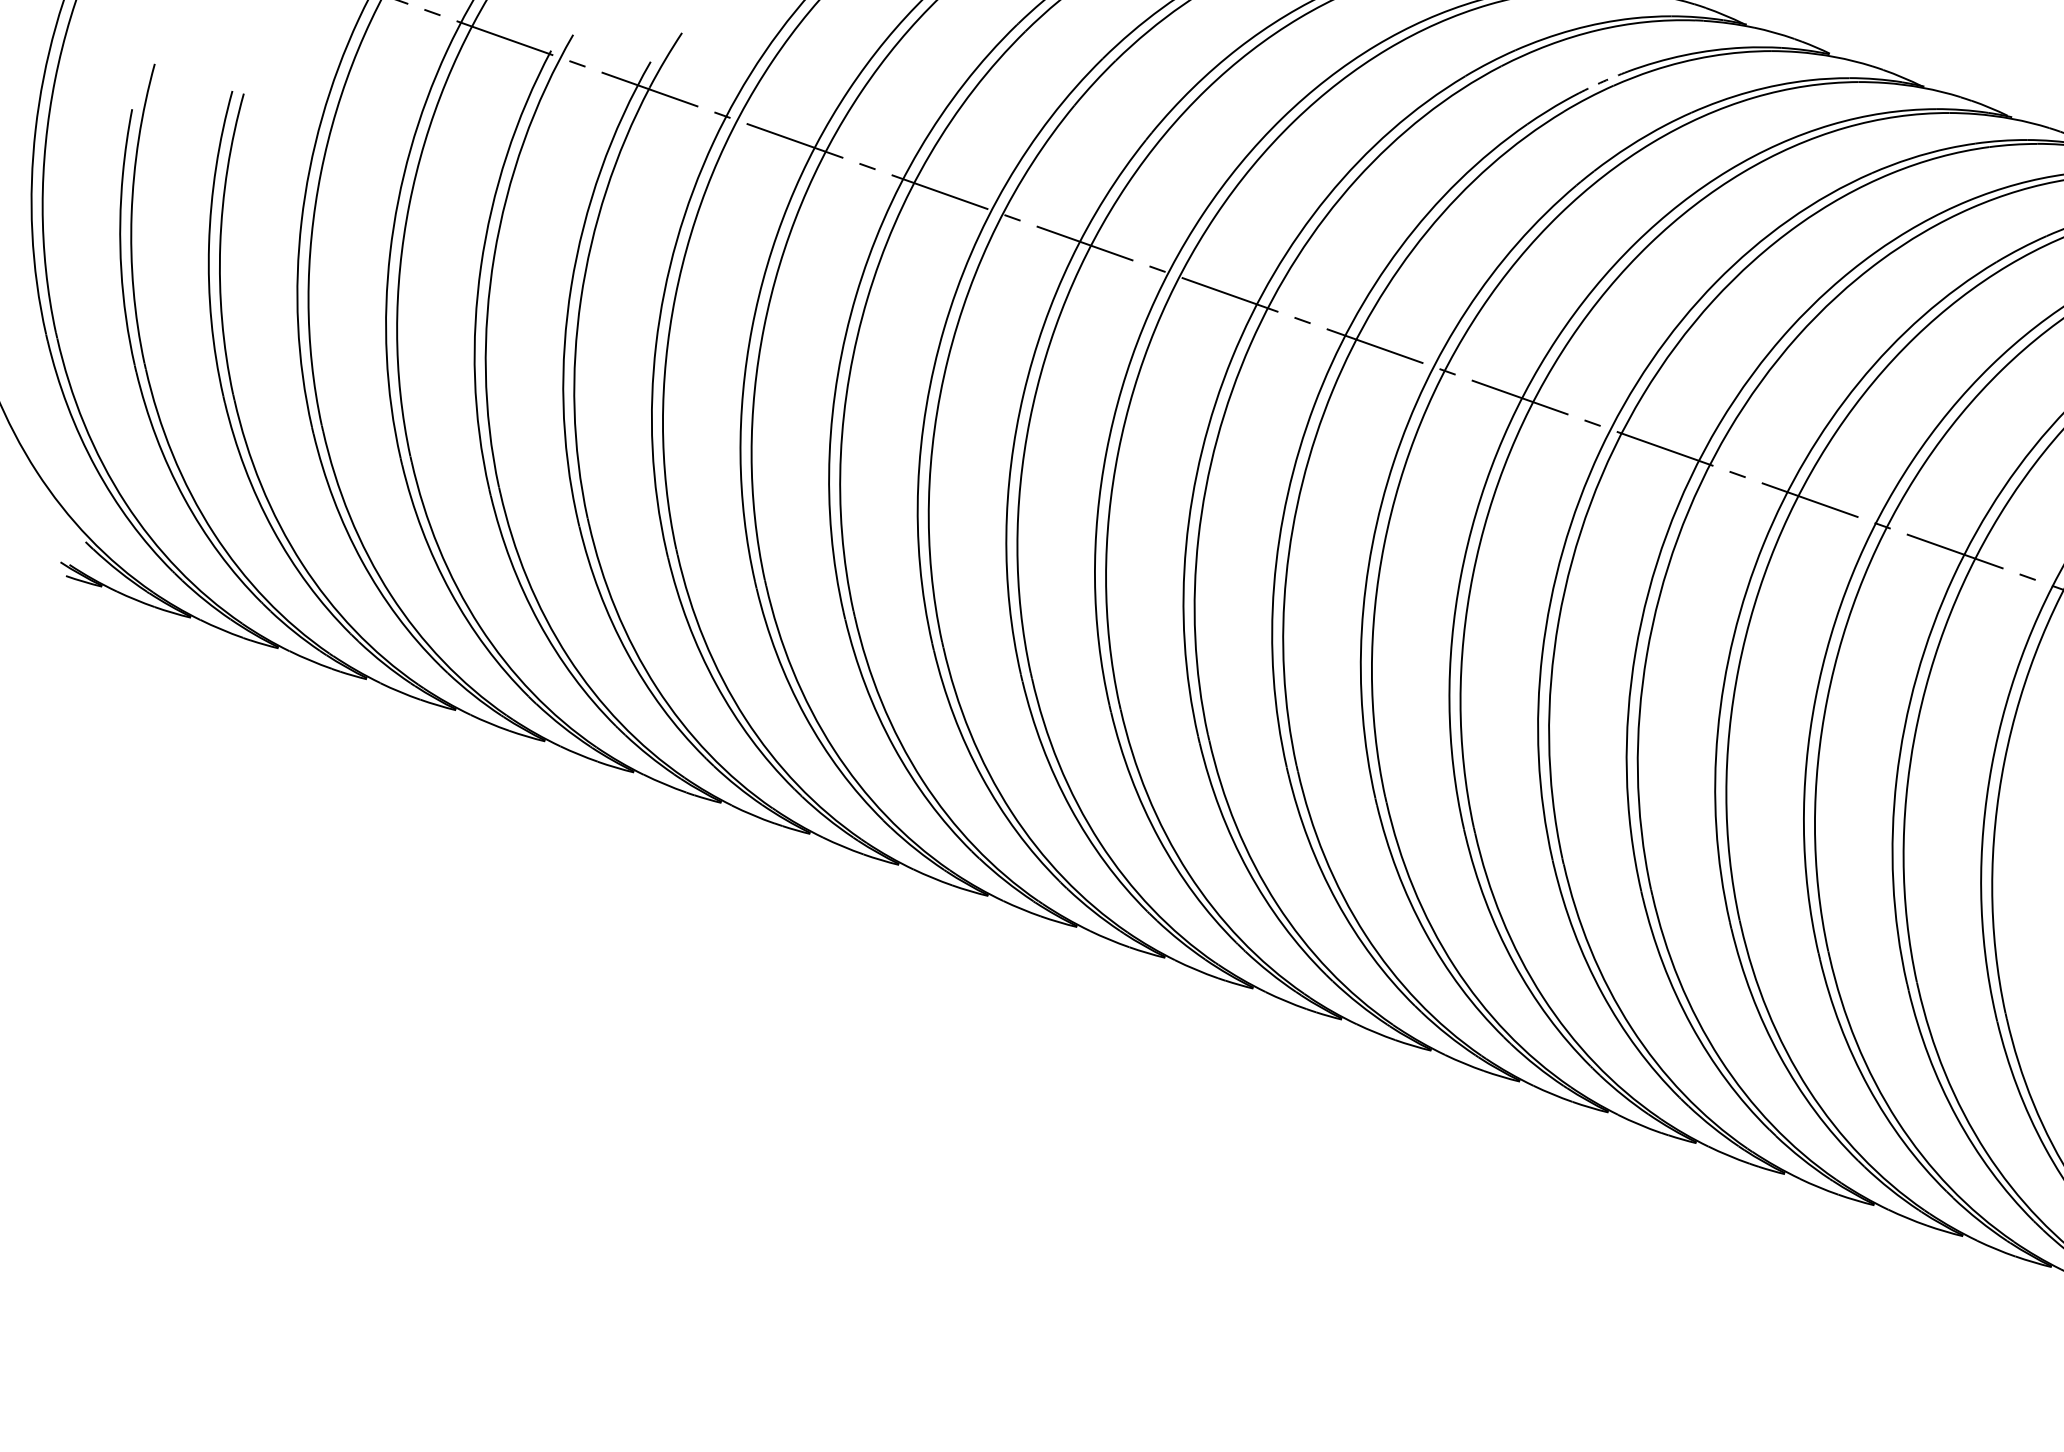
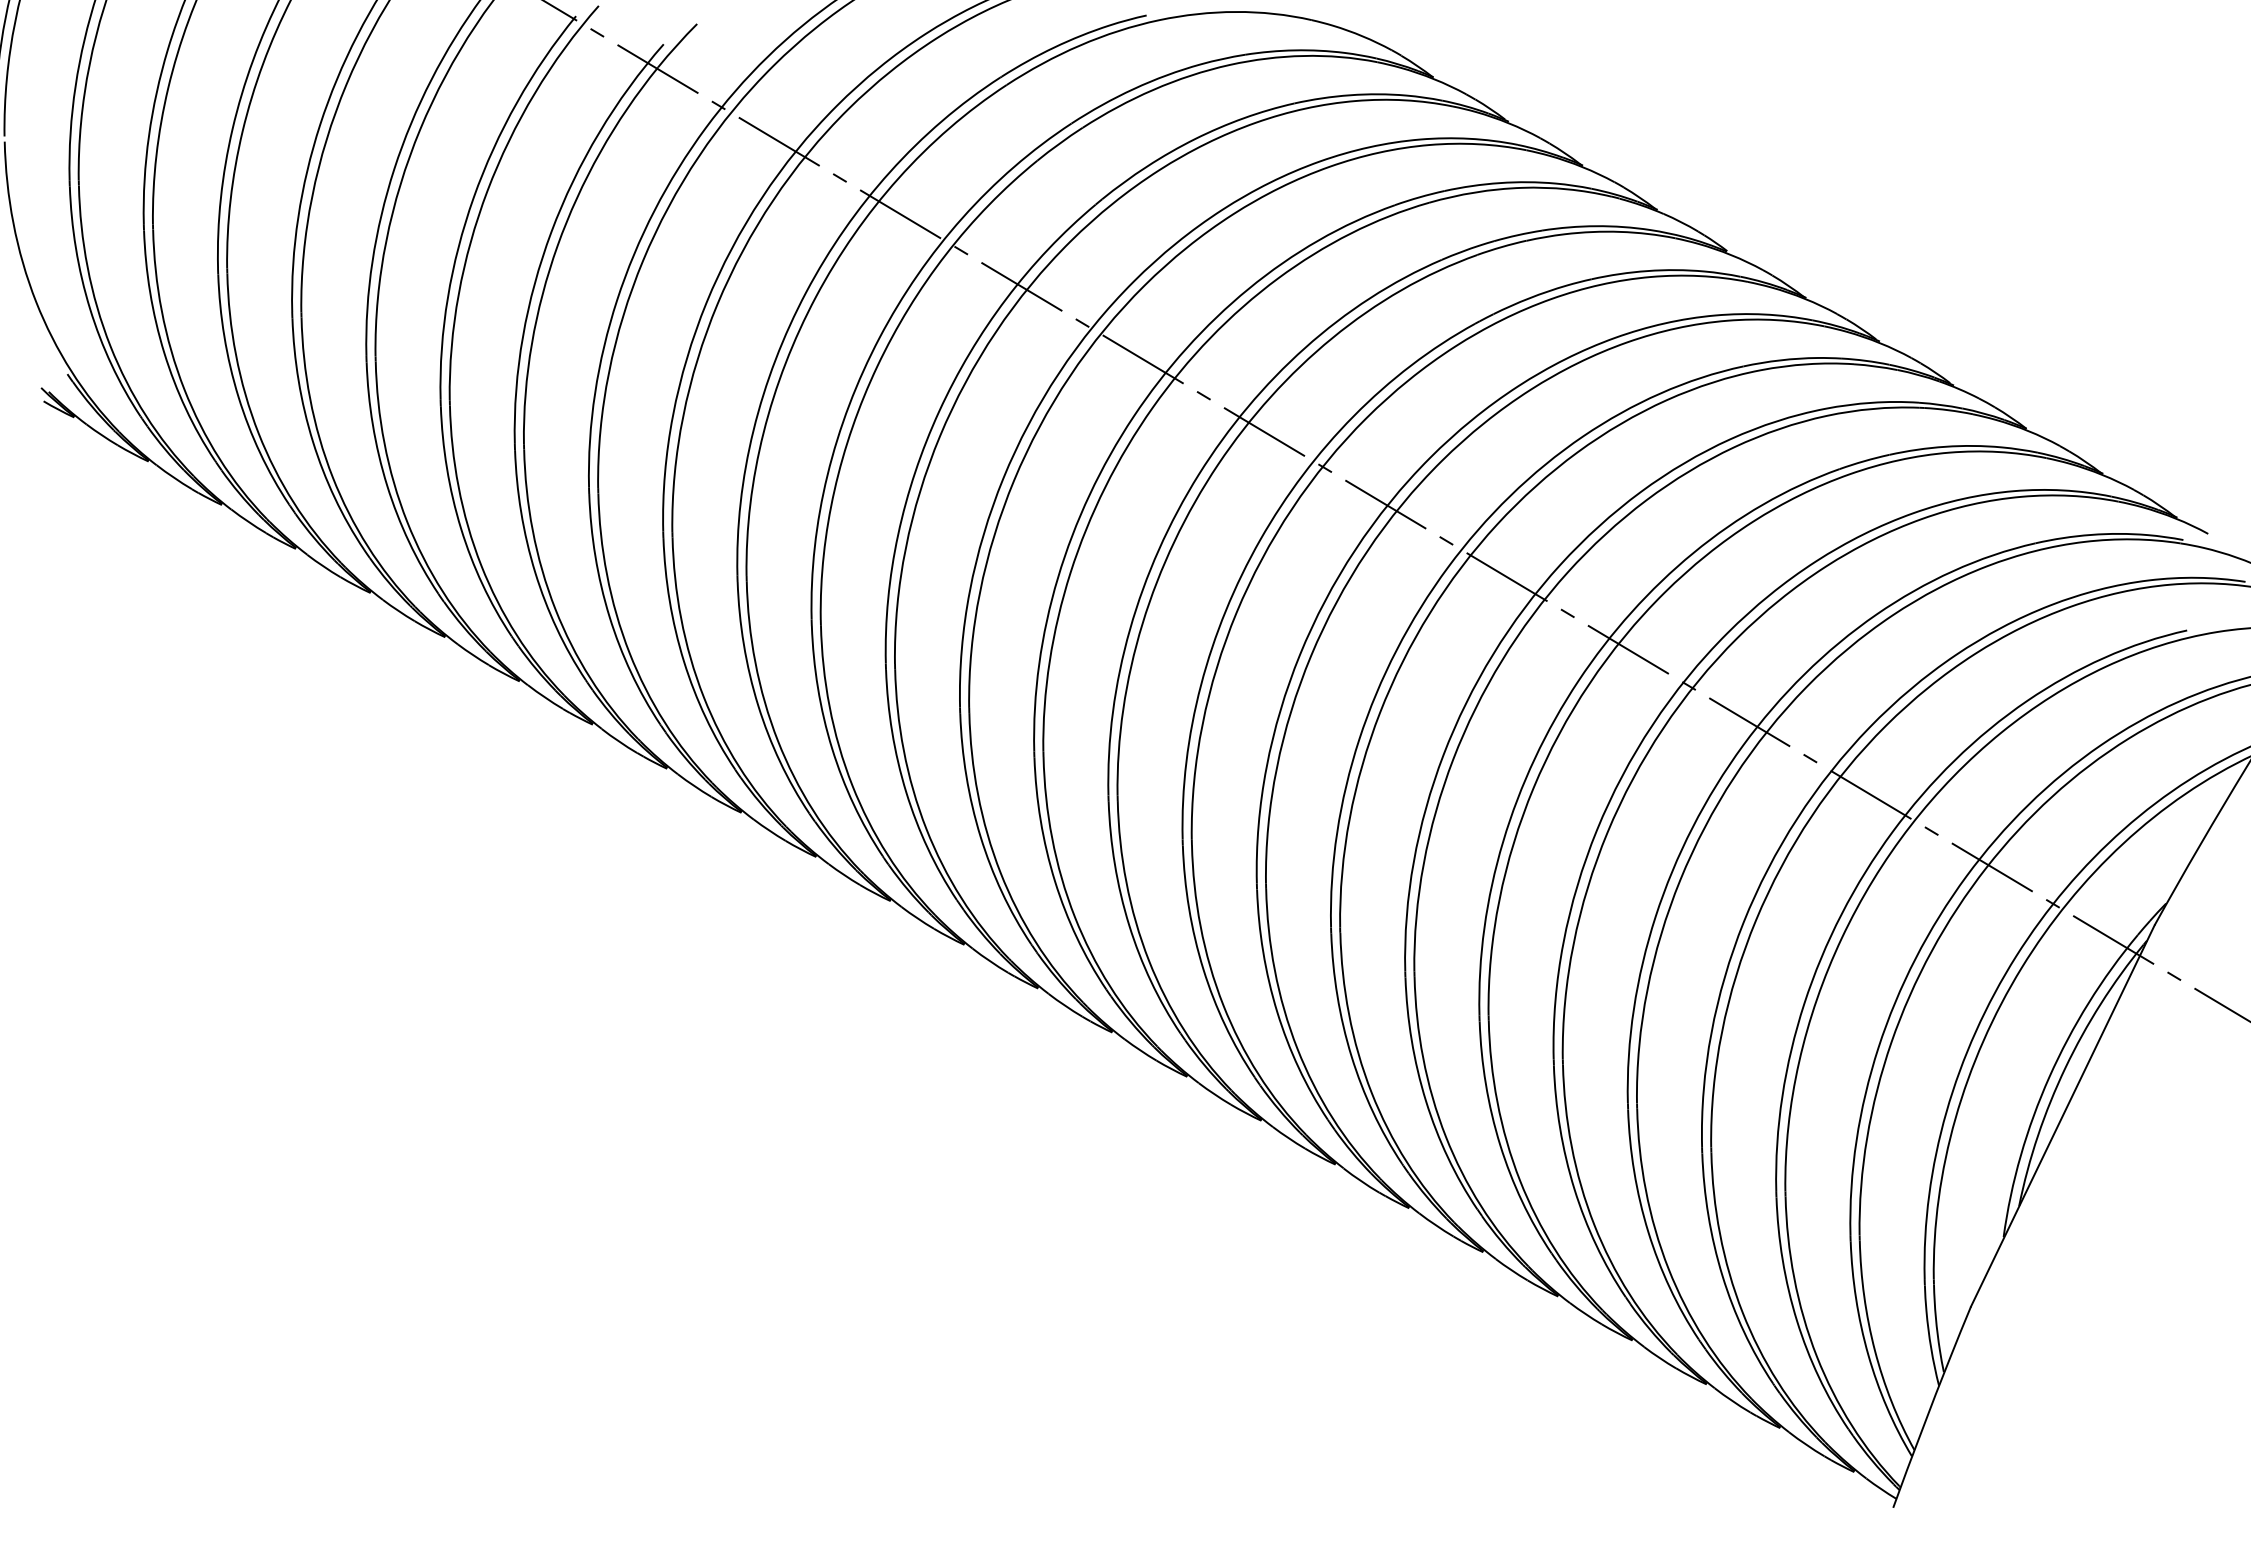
arc: (1602, 82) -> (1517, 235), dashed -> solid

